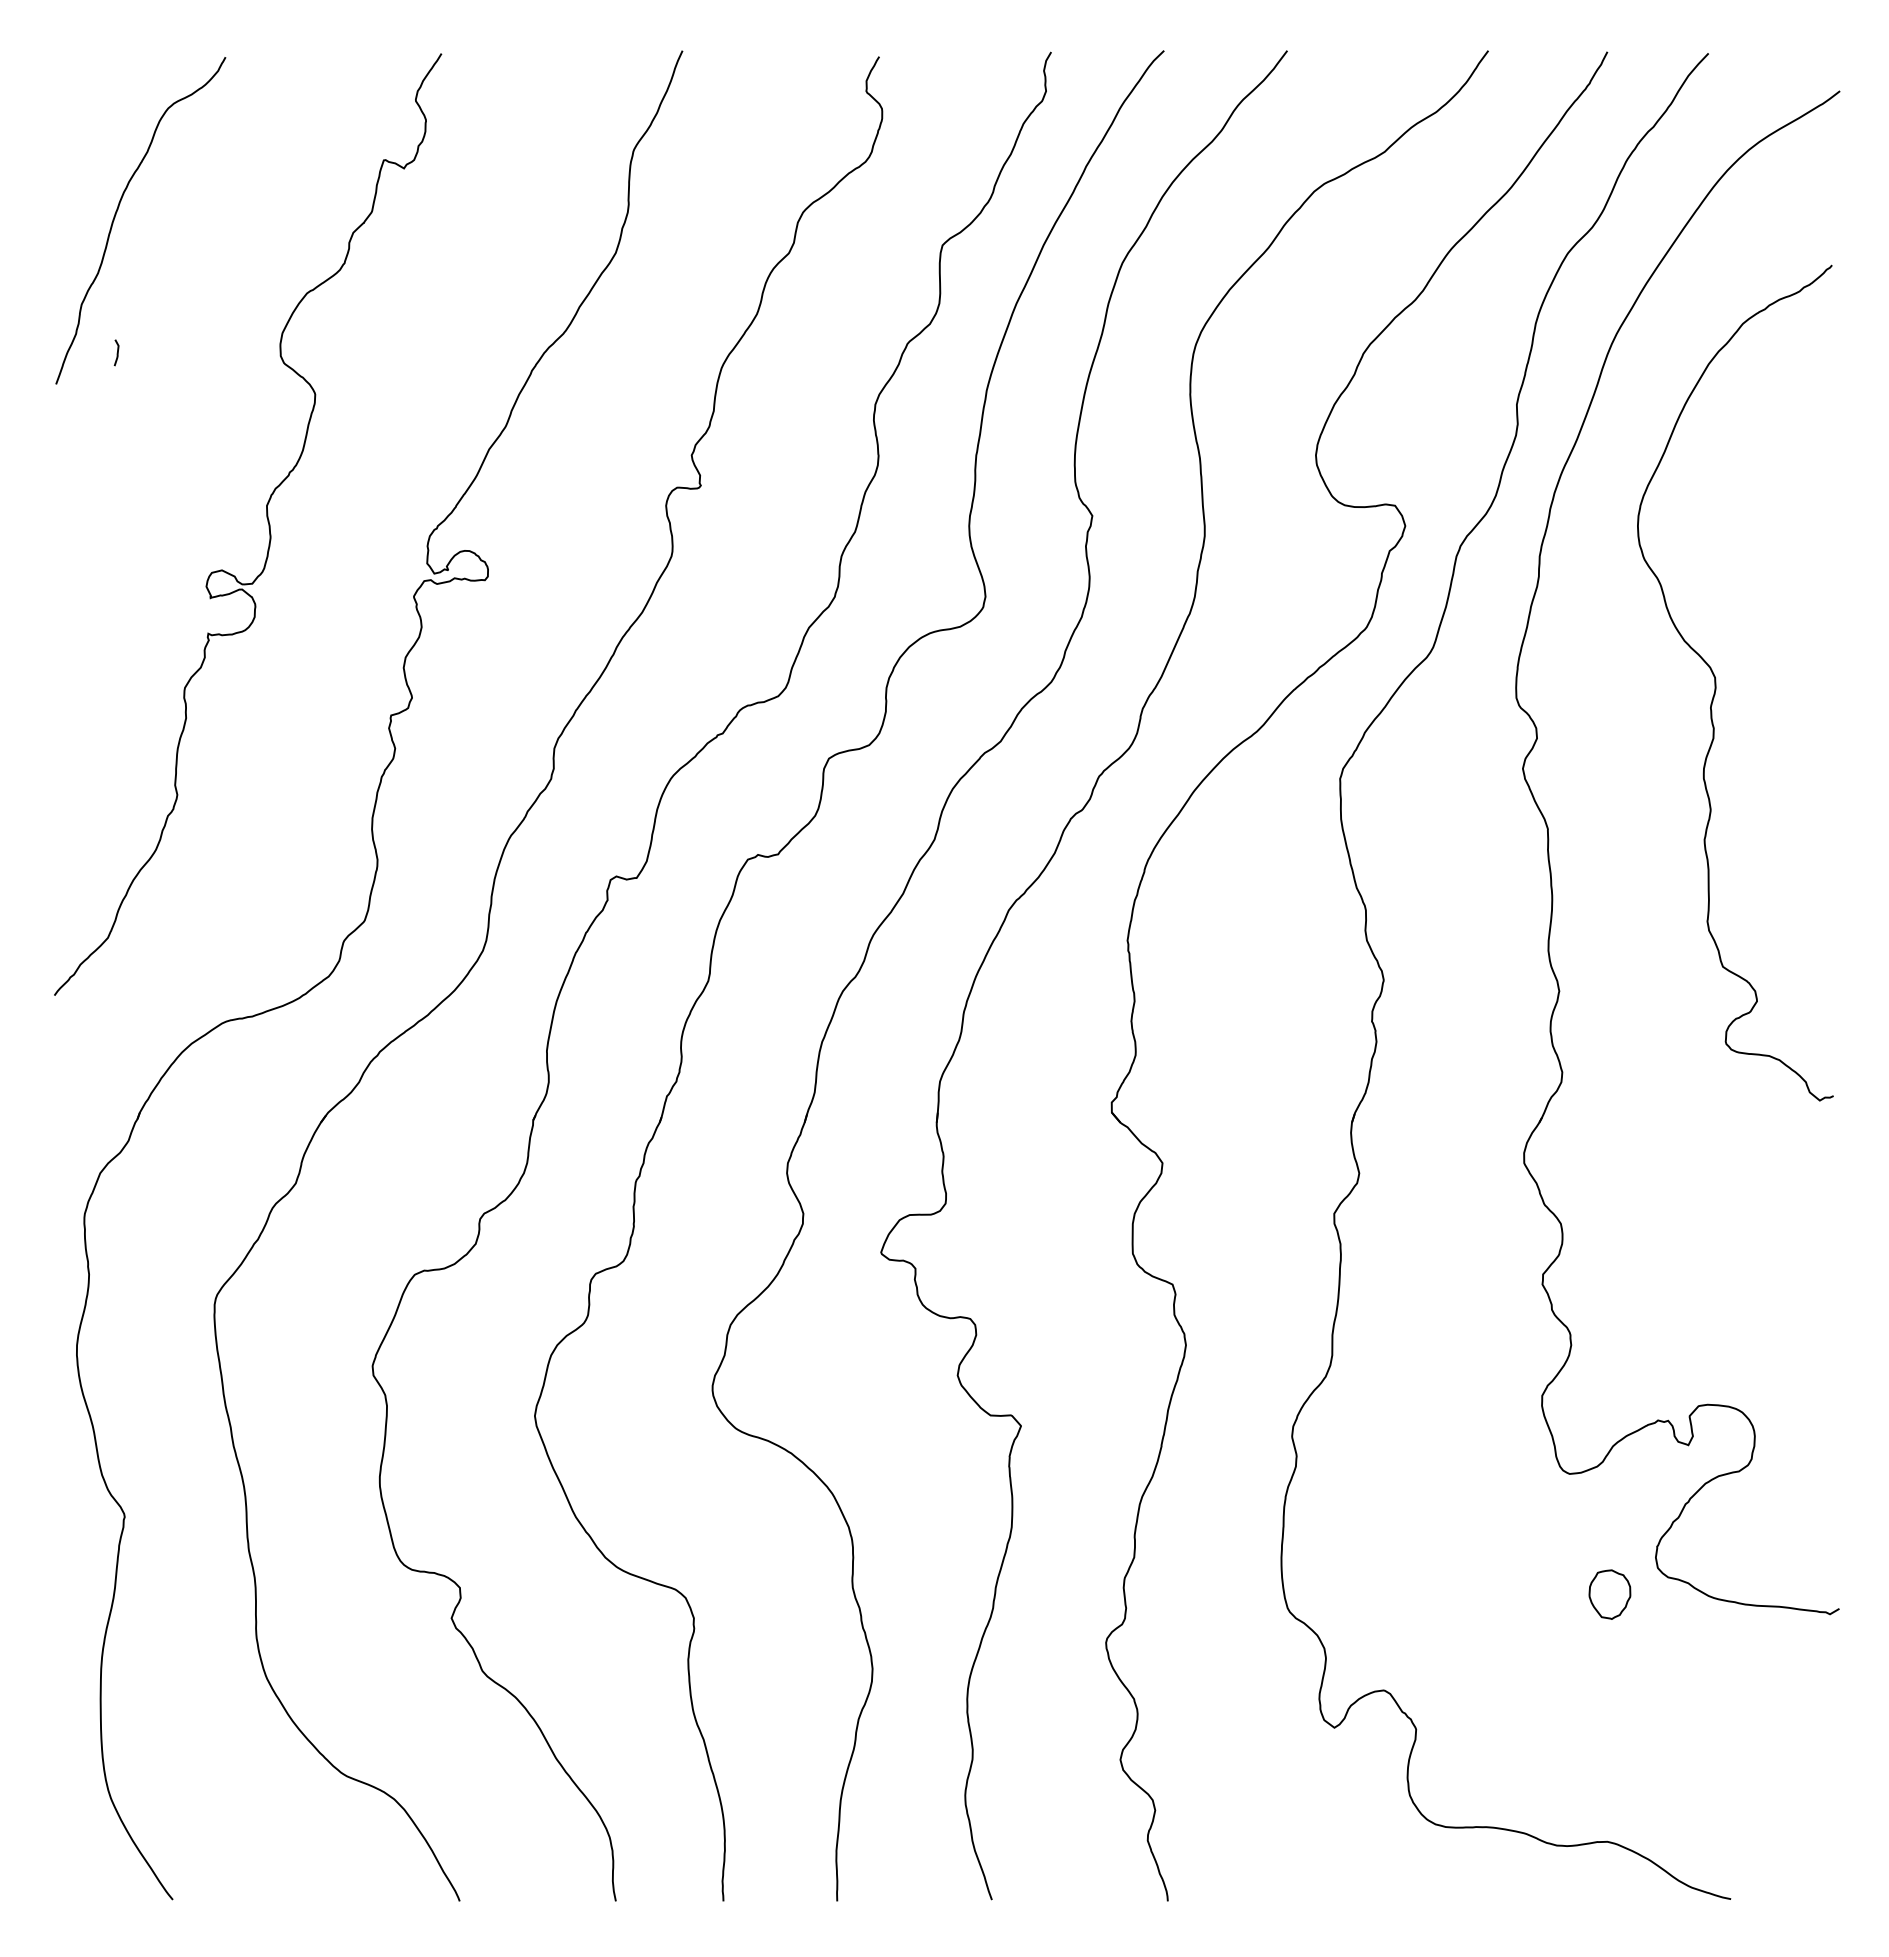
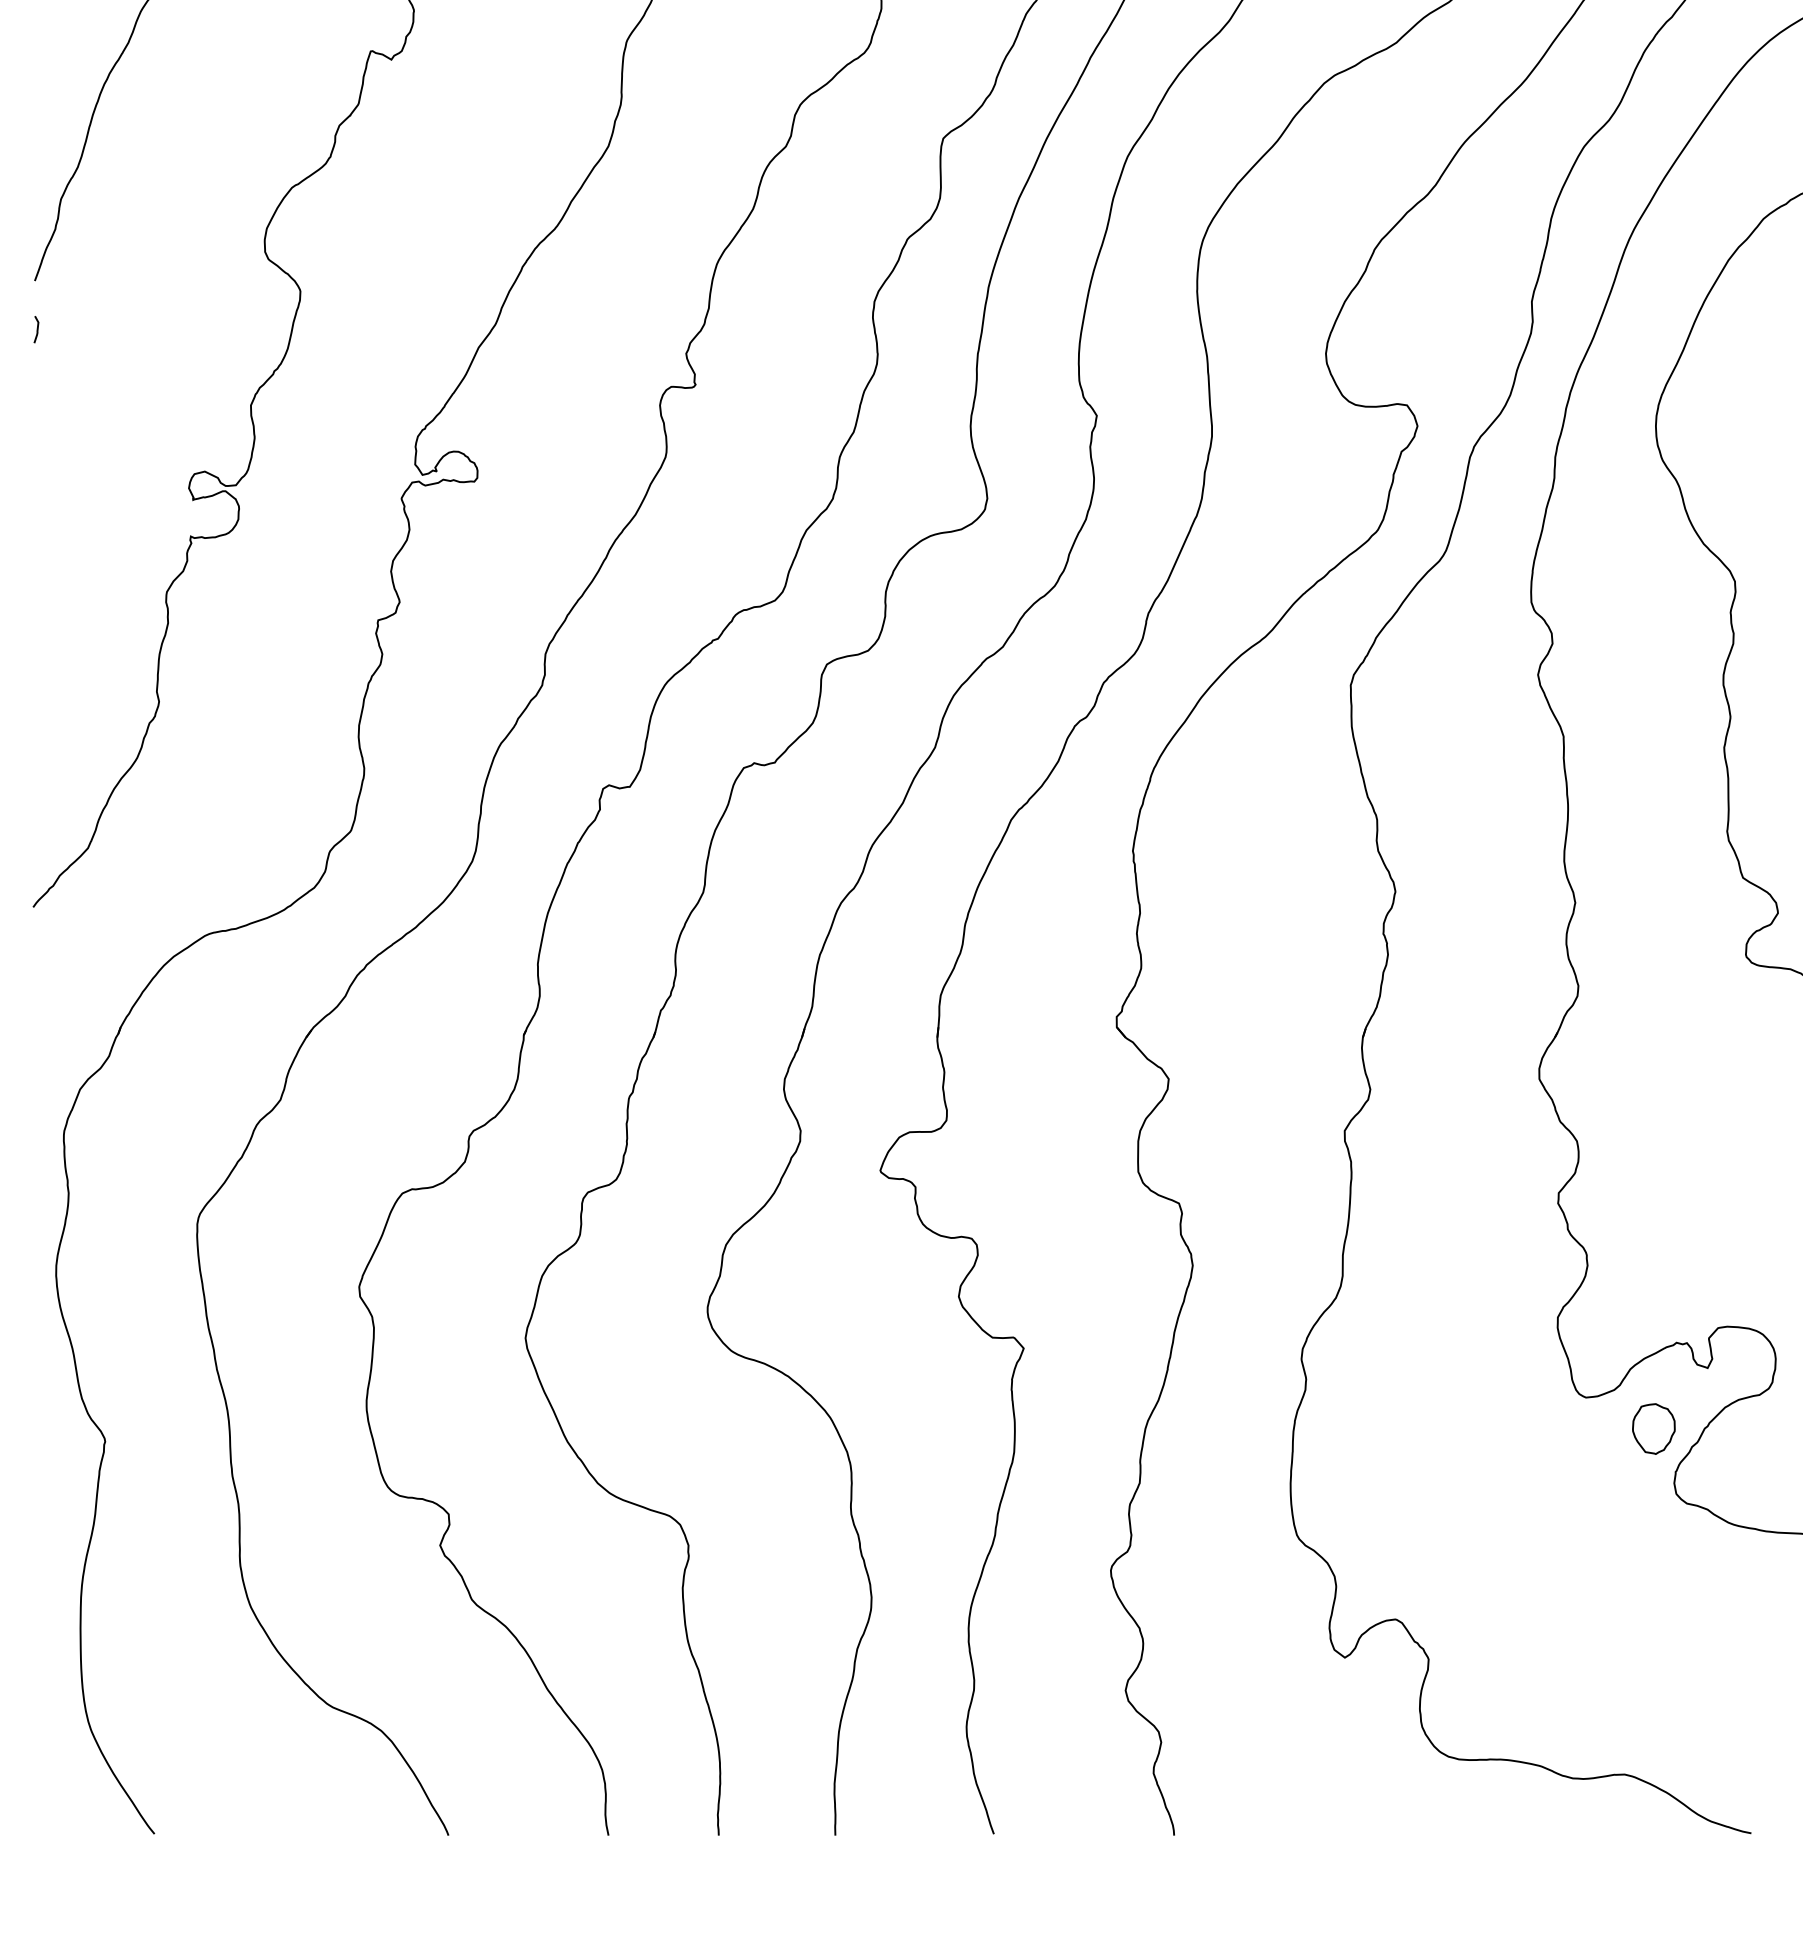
curve: (117, 352) -> (37, 329), moved
part: (1609, 1594) -> (1653, 1428), moved

